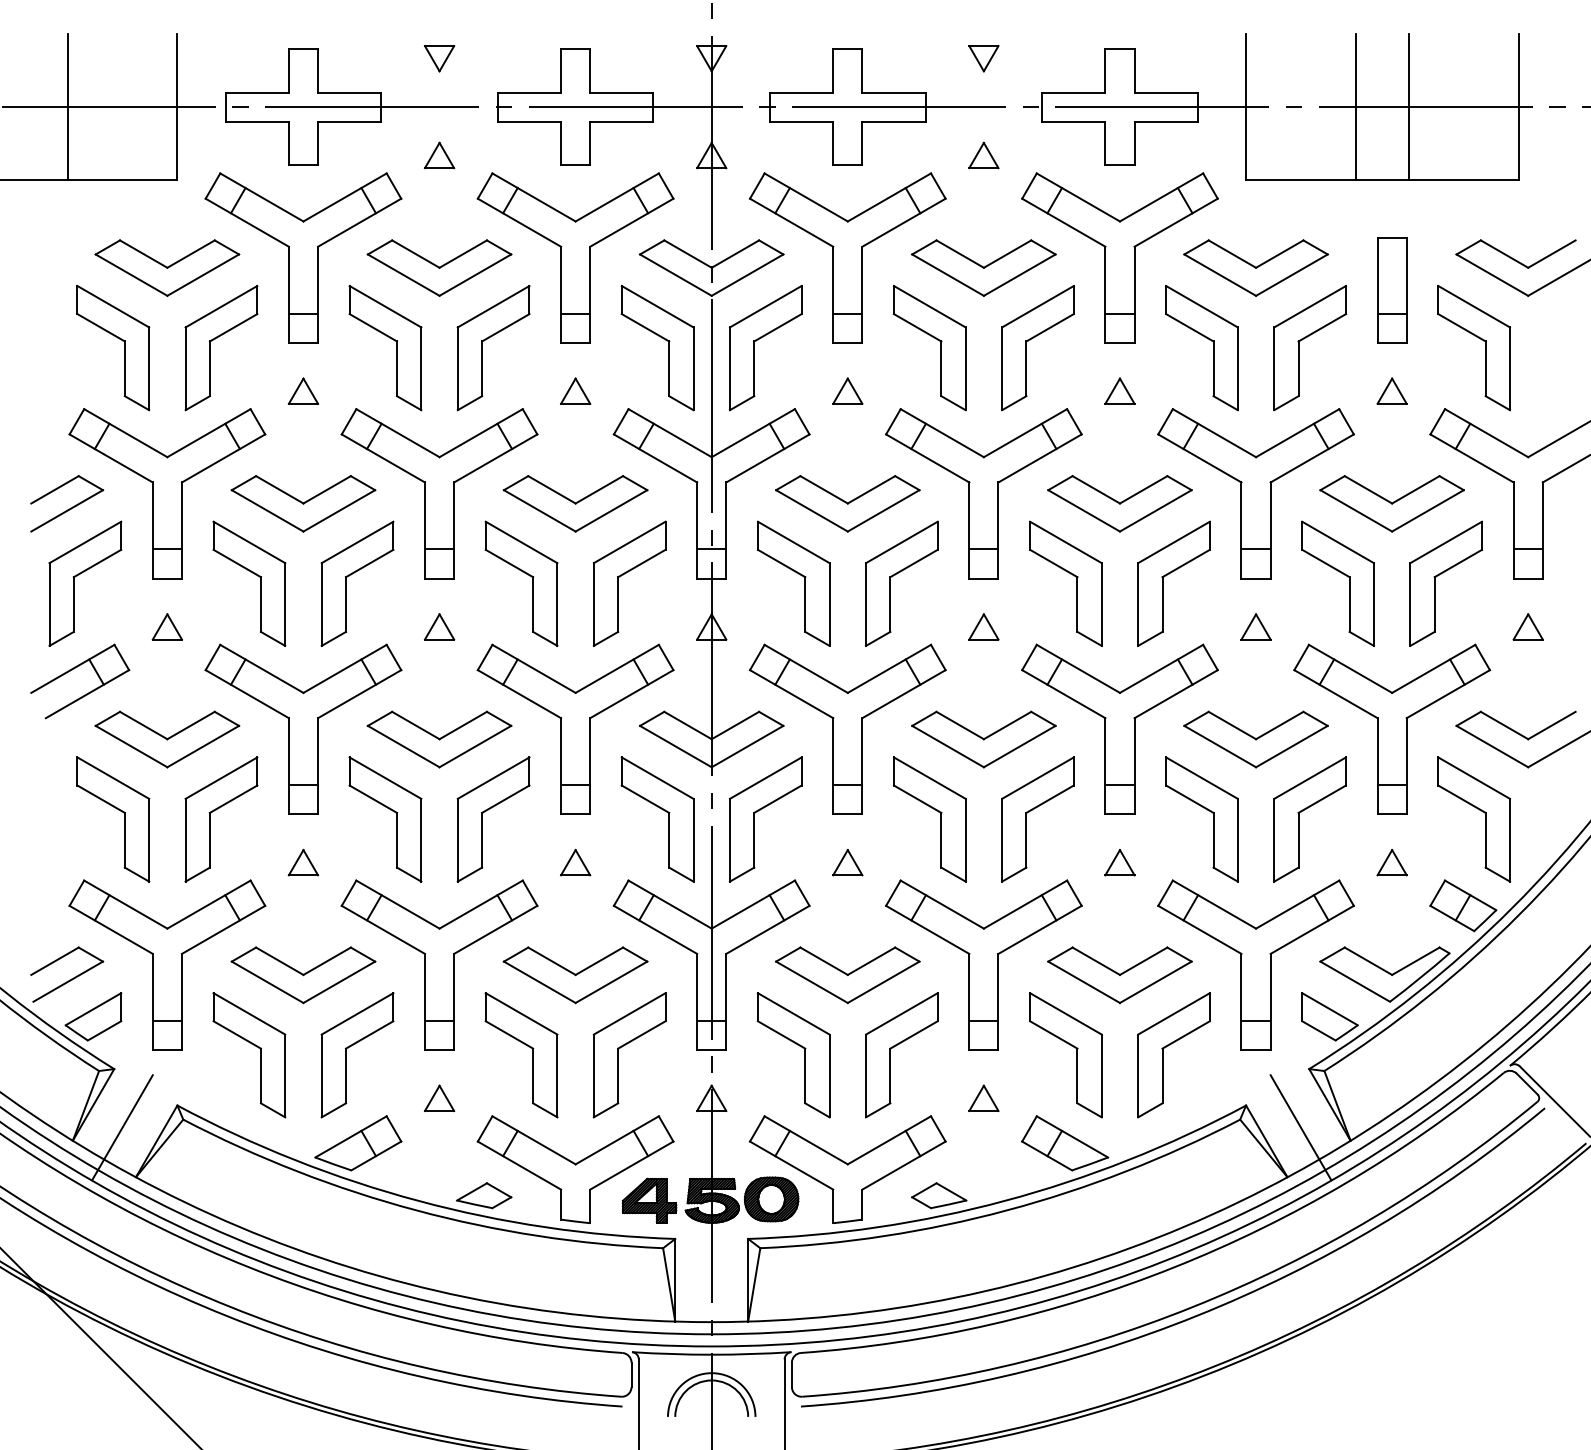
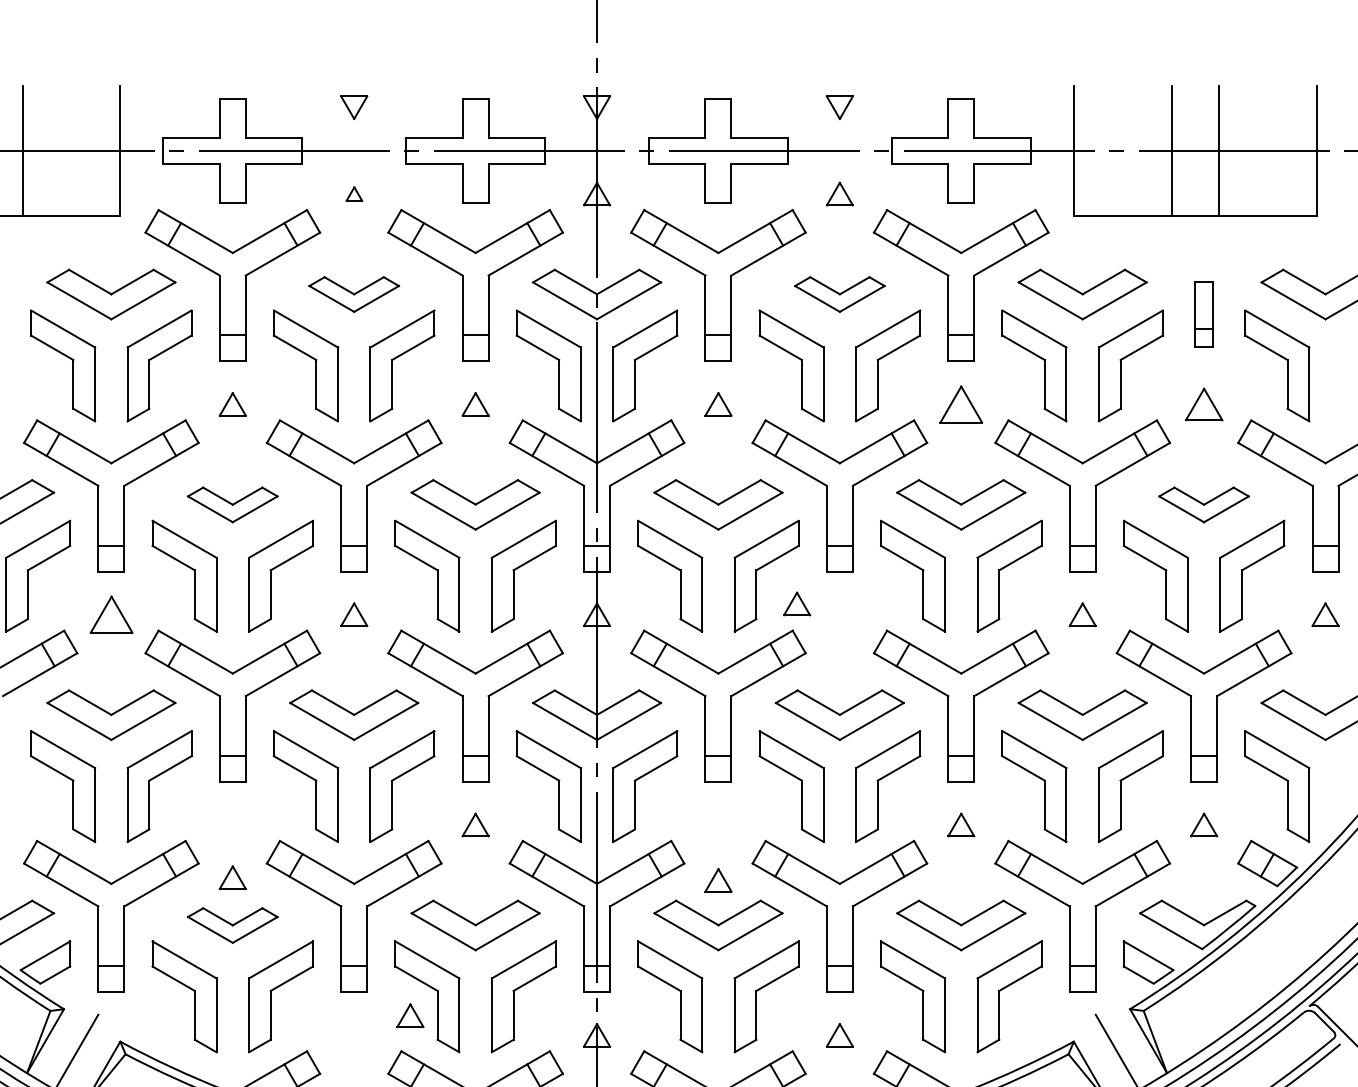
part: (439, 155) -> (354, 194), size x0.6
part: (439, 267) -> (354, 294), size x0.7
part: (983, 267) -> (839, 294), size x0.7
part: (1392, 290) -> (1204, 314), size x0.7
part: (1119, 390) -> (960, 403), size x1.6
part: (1391, 390) -> (1203, 403), size x1.4
part: (303, 503) -> (232, 504), size x0.7
part: (1391, 503) -> (1203, 504), size x0.7
part: (166, 626) -> (110, 614), size x1.6
part: (983, 626) -> (796, 603), moved
part: (303, 862) -> (232, 877), moved
part: (847, 862) -> (718, 880), moved
part: (303, 975) -> (232, 925), size x0.7
part: (439, 1097) -> (410, 1014), moved

